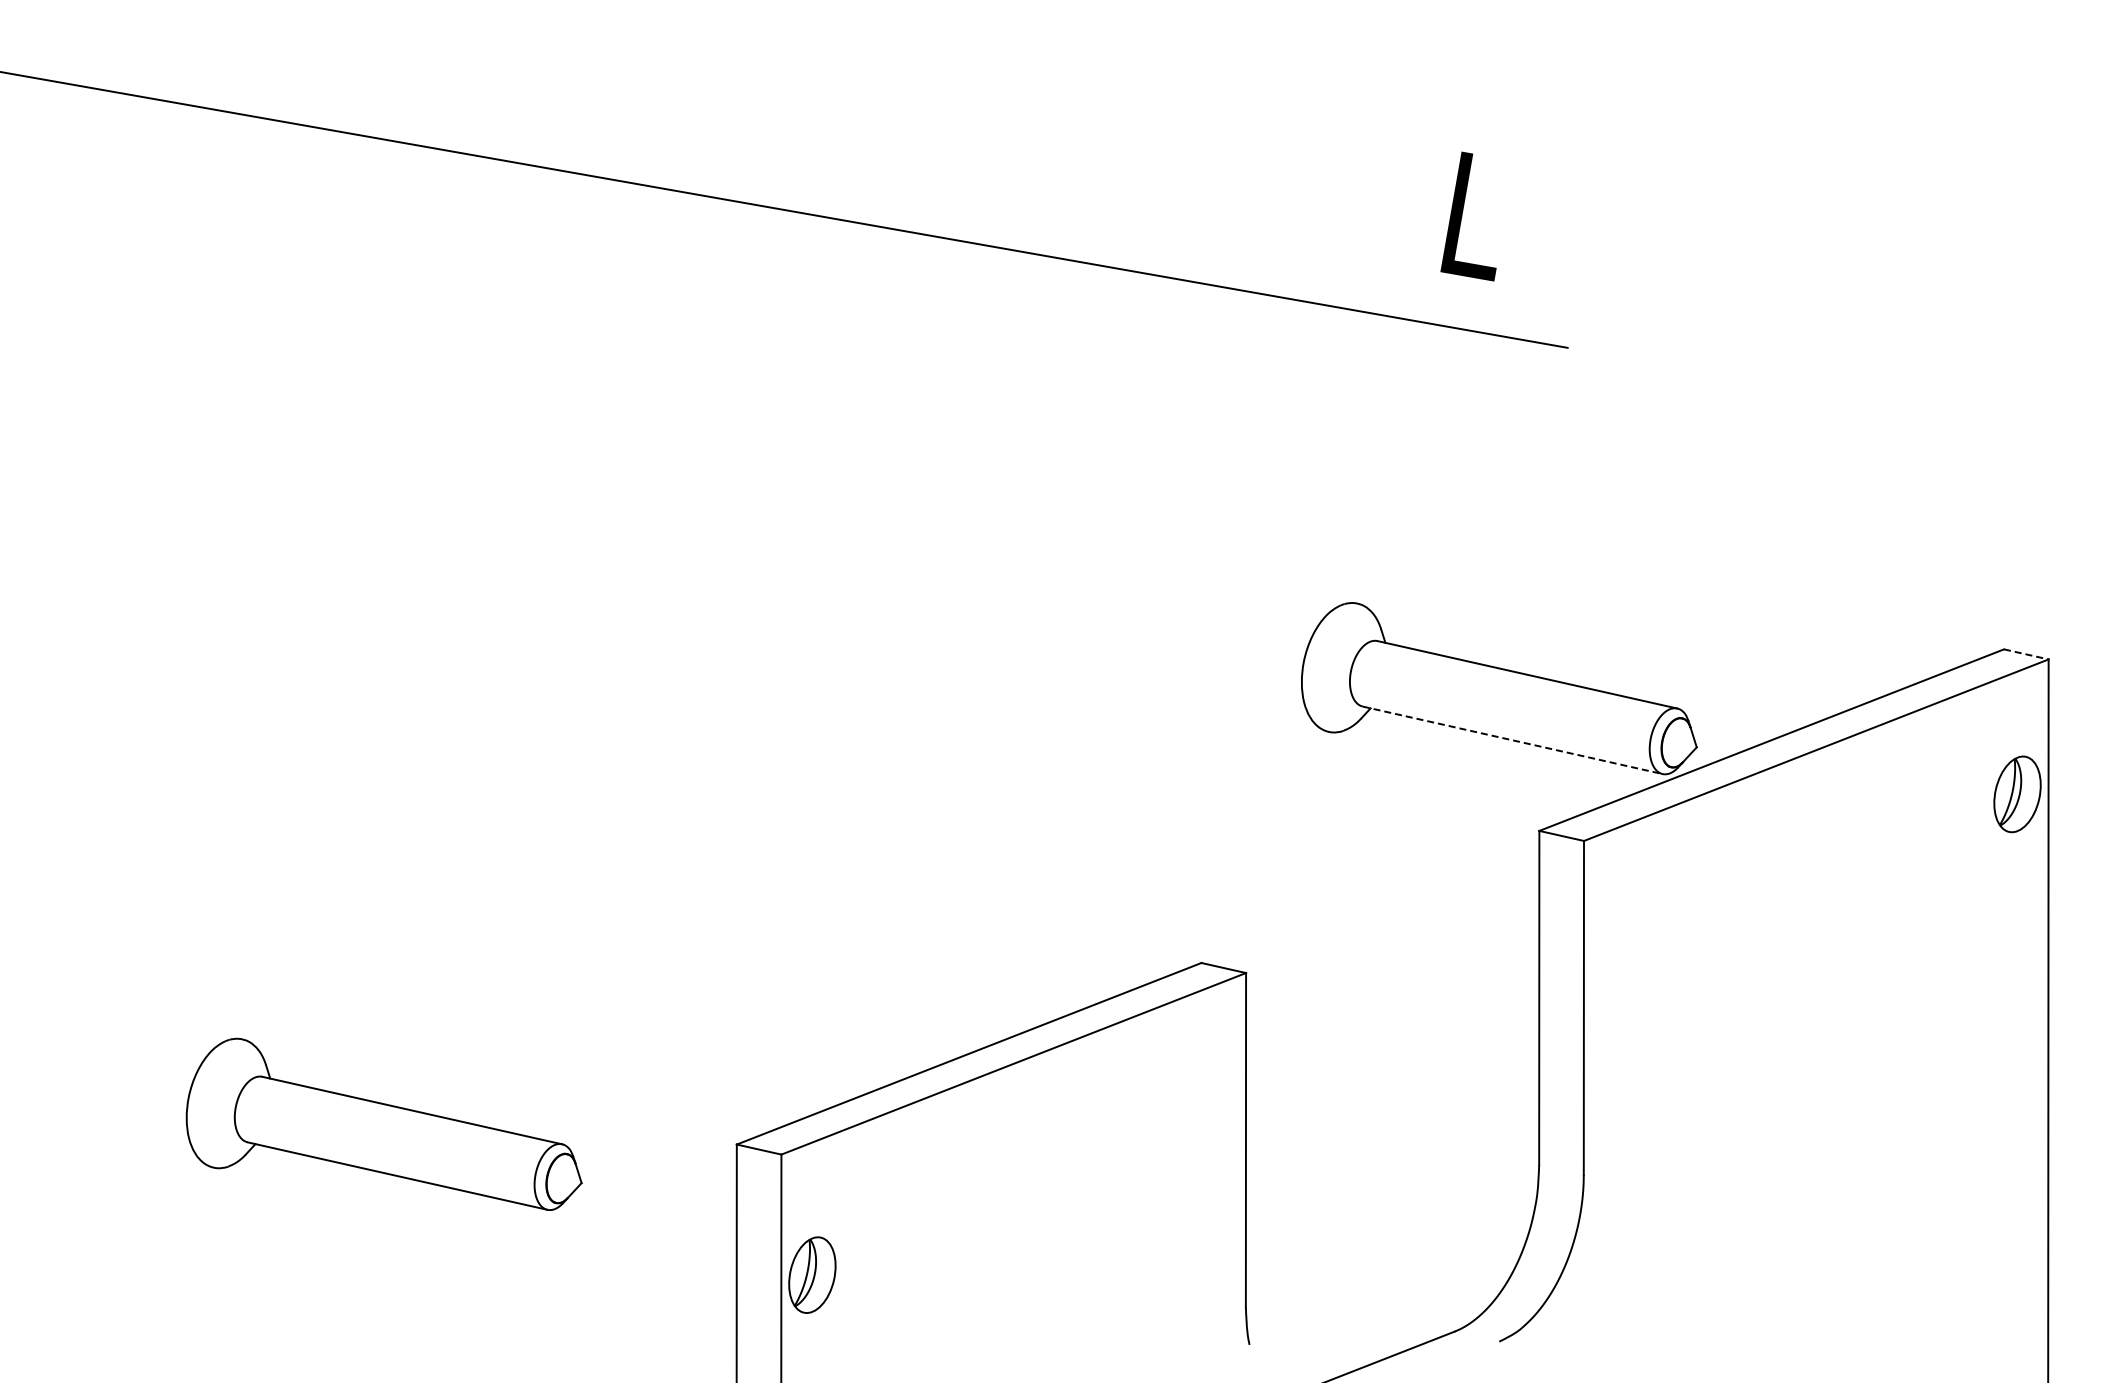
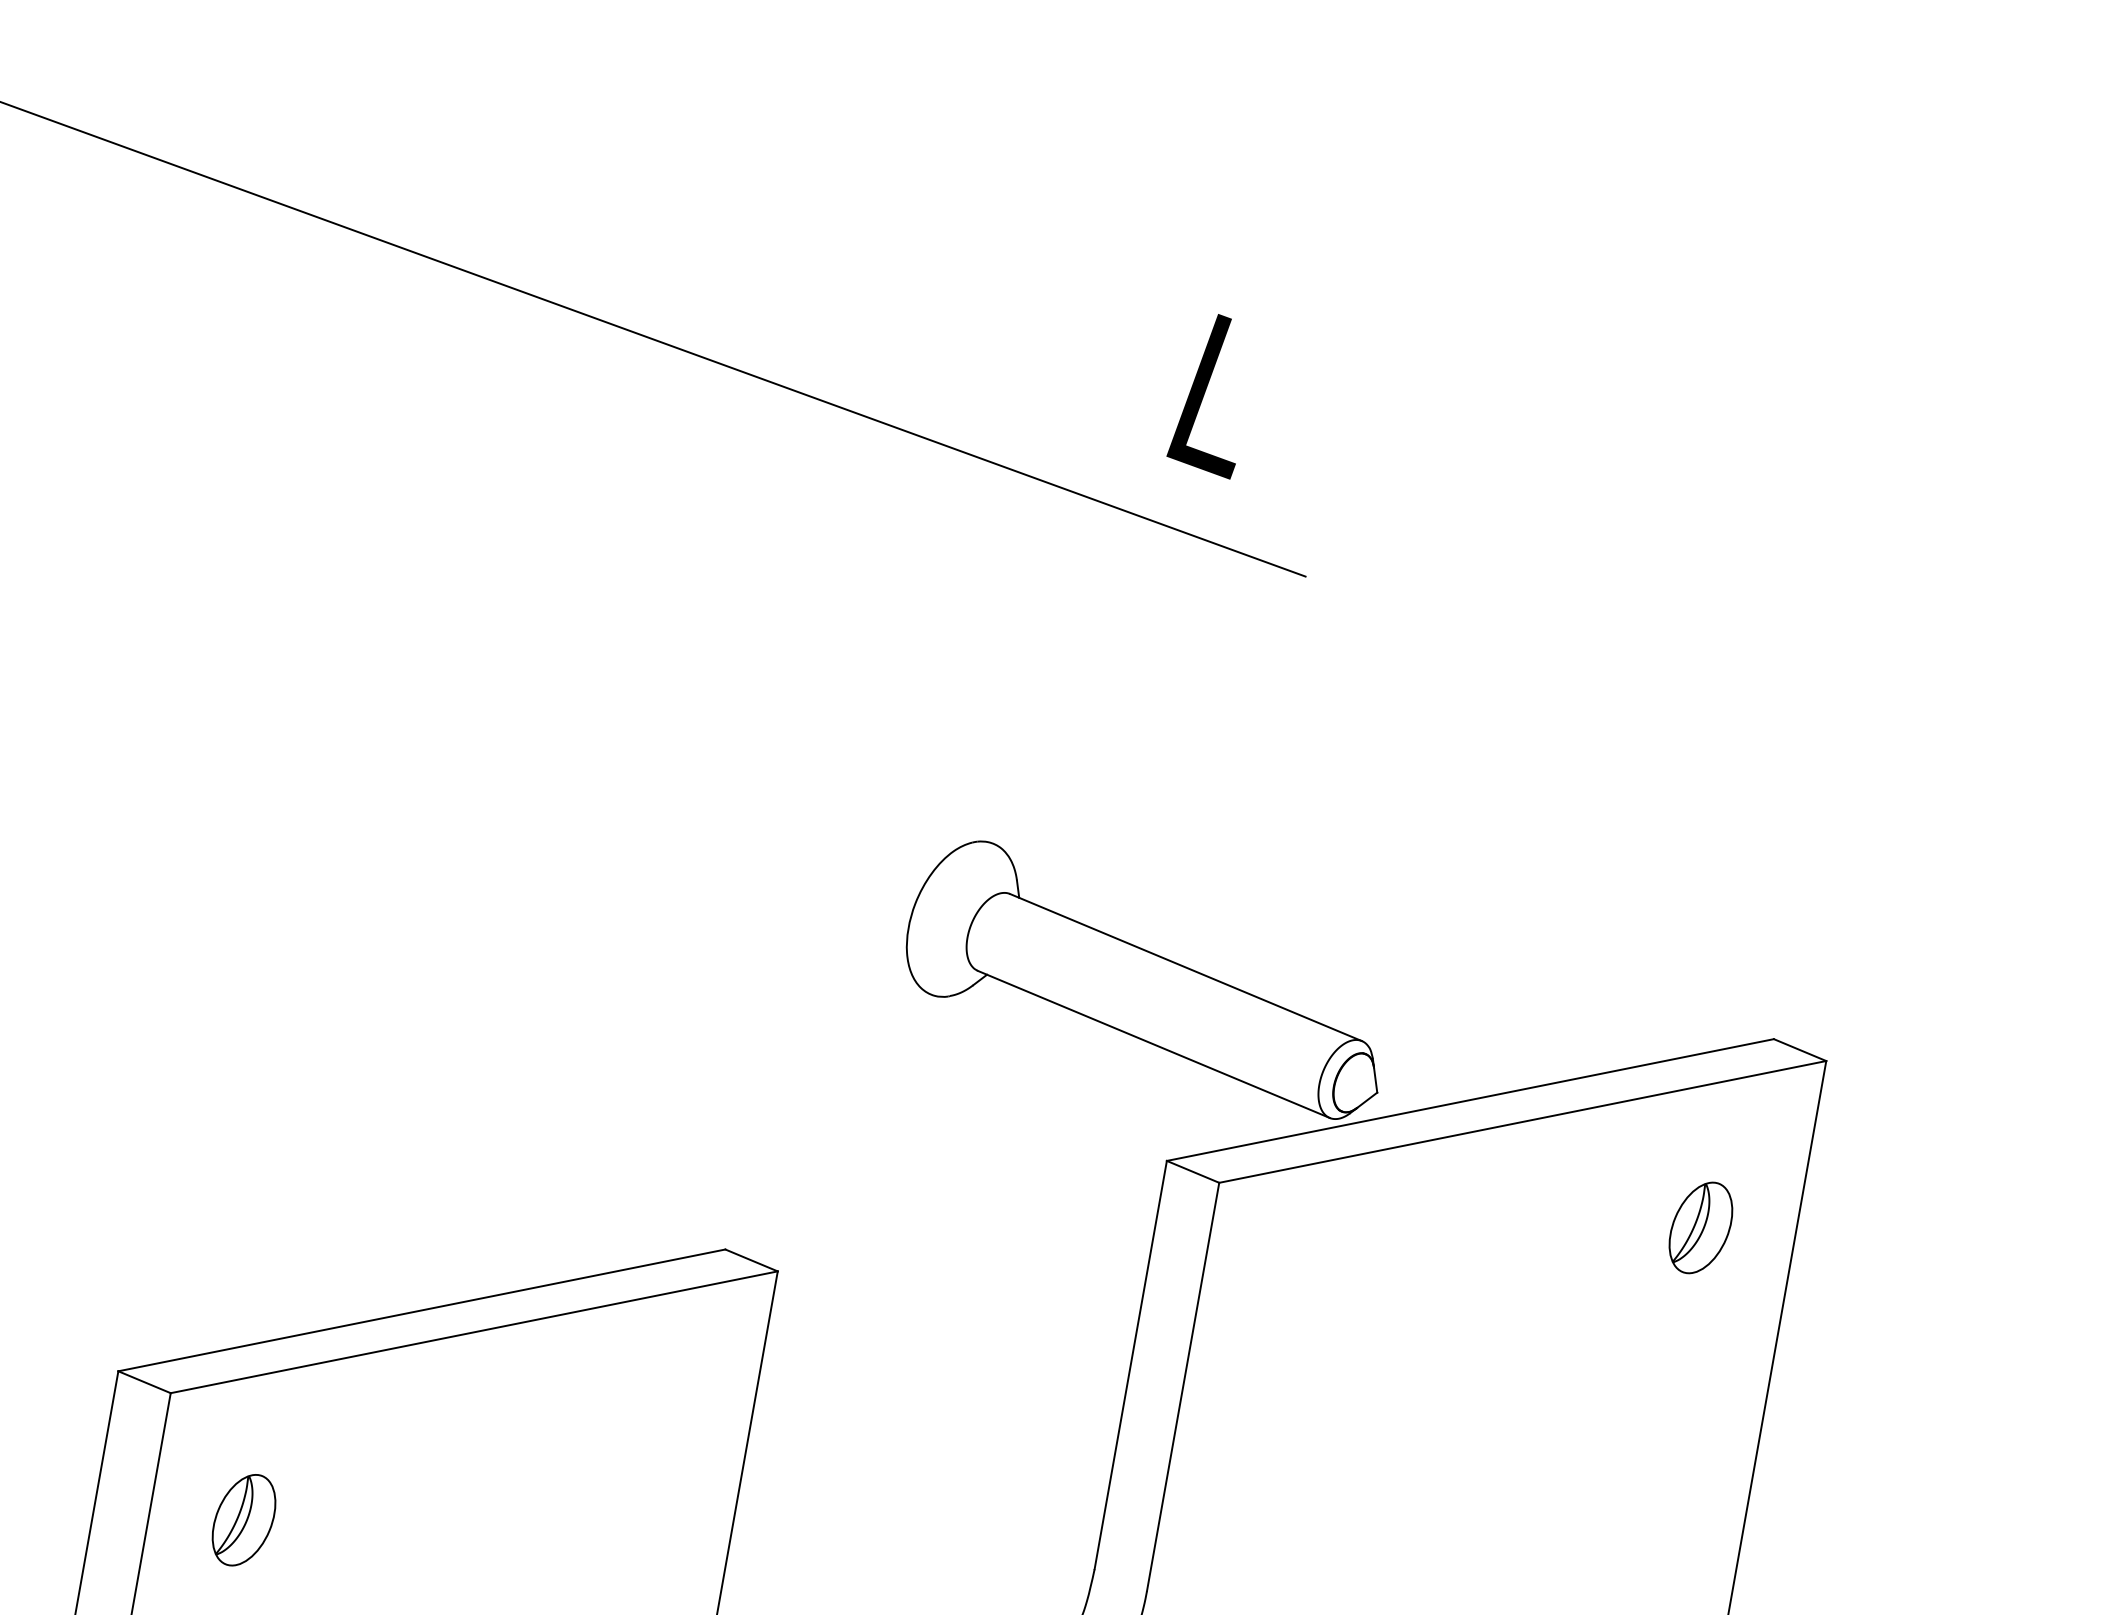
line: (2026, 654) -> (1800, 1050), dashed -> solid
line: (1512, 740) -> (1153, 1044), dashed -> solid
part: (2017, 794) -> (1700, 1228), moved
part: (812, 1274) -> (244, 1519), moved

